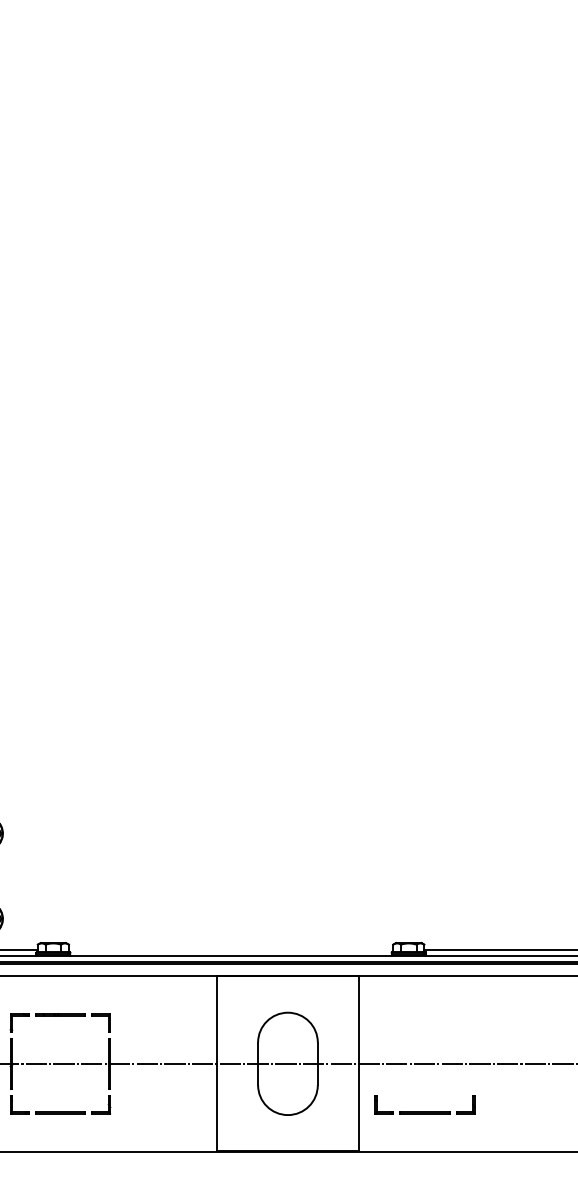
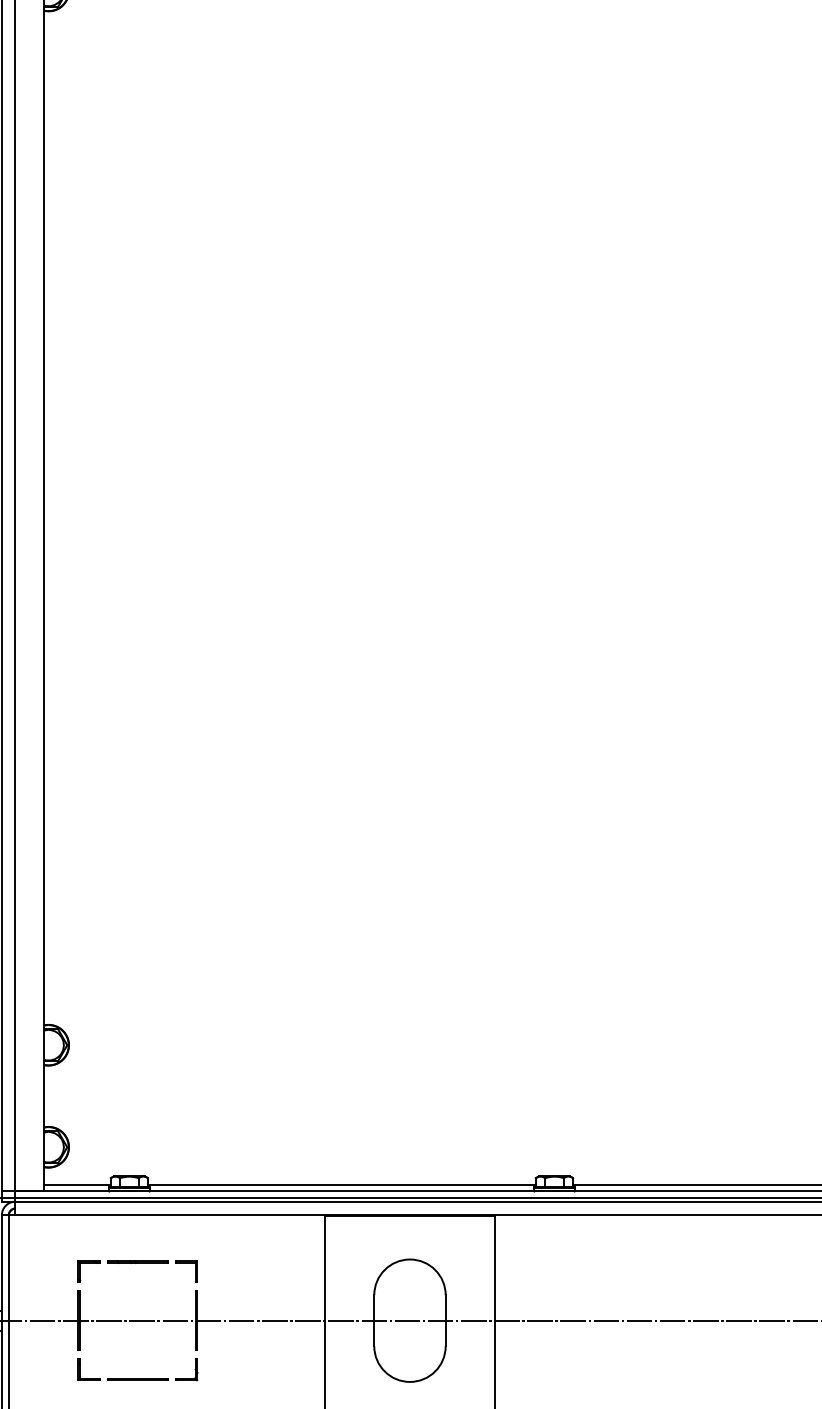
line: (230, 949) -> (341, 1184), added
part: (424, 1112) -> (573, 1378), removed

